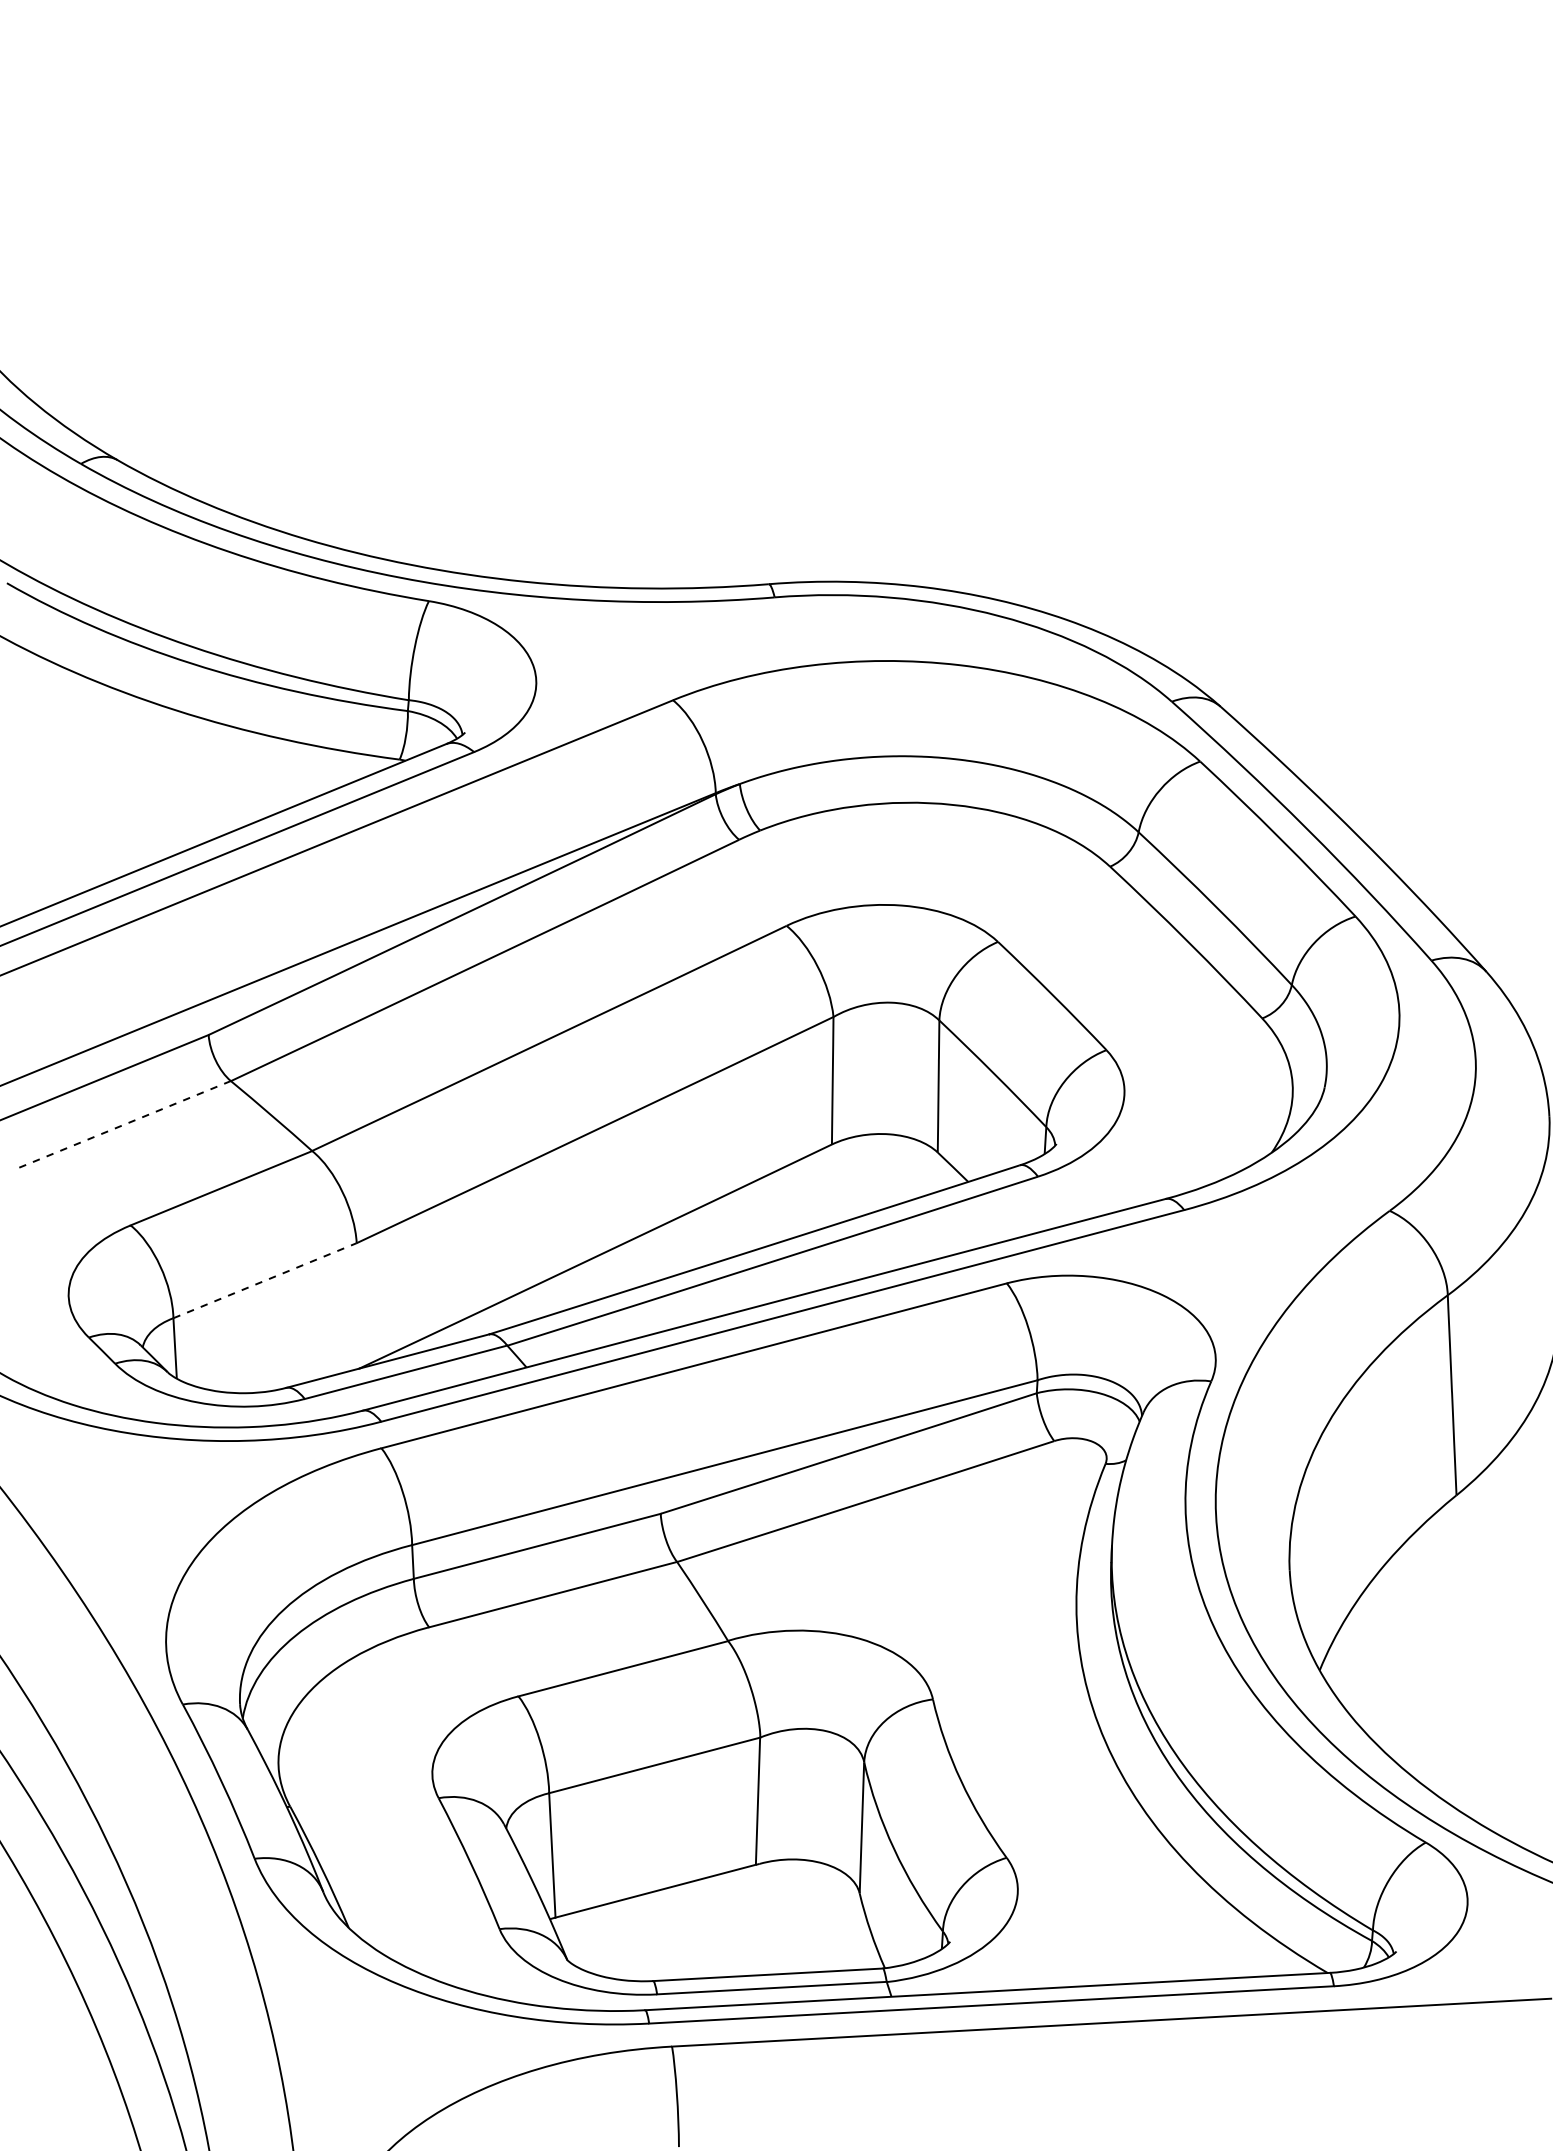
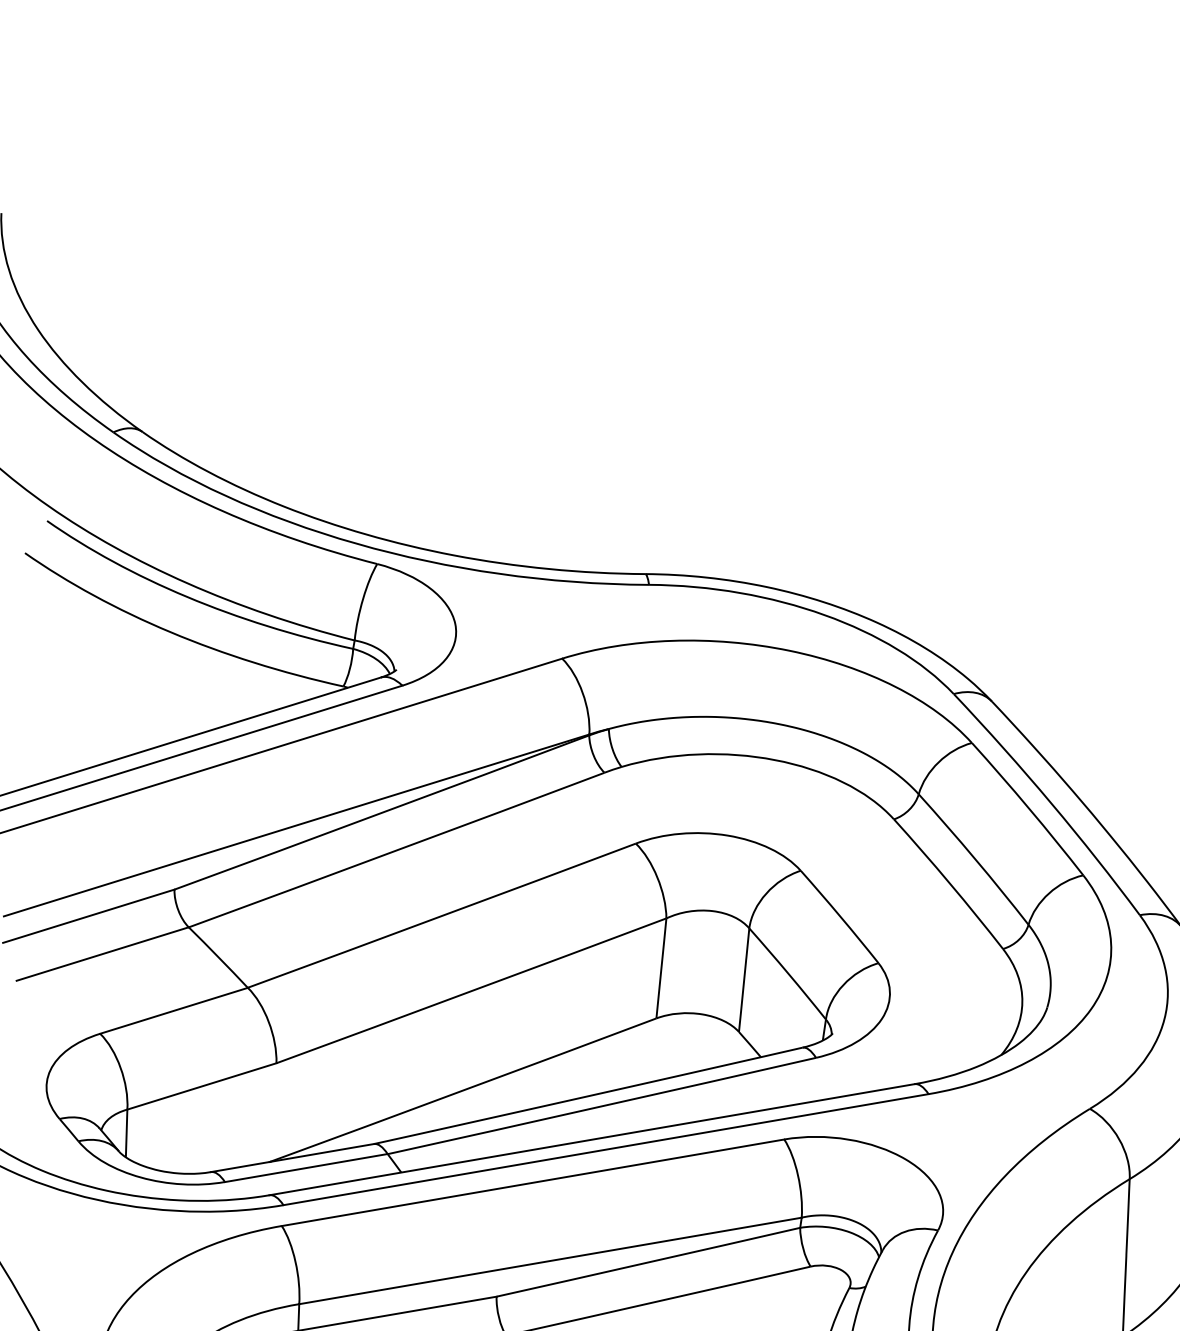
line: (125, 1124) -> (103, 954), dashed -> solid
line: (265, 1280) -> (202, 1086), dashed -> solid

